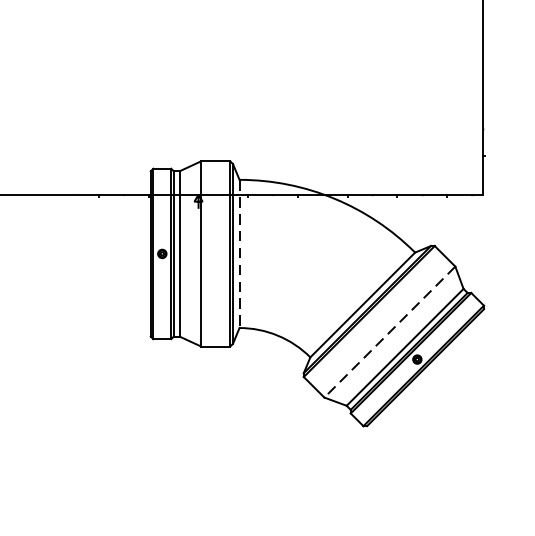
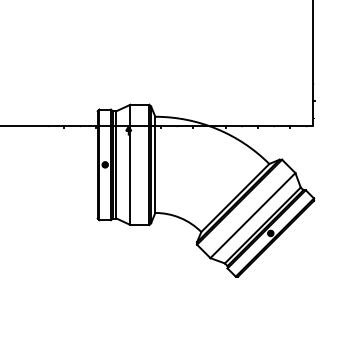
line: (239, 254) -> (155, 165), dashed -> solid
line: (389, 331) -> (252, 215), dashed -> solid

